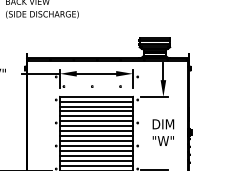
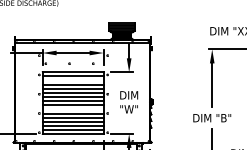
line: (95, 106) -> (72, 80), removed
line: (95, 141) -> (72, 109), removed

